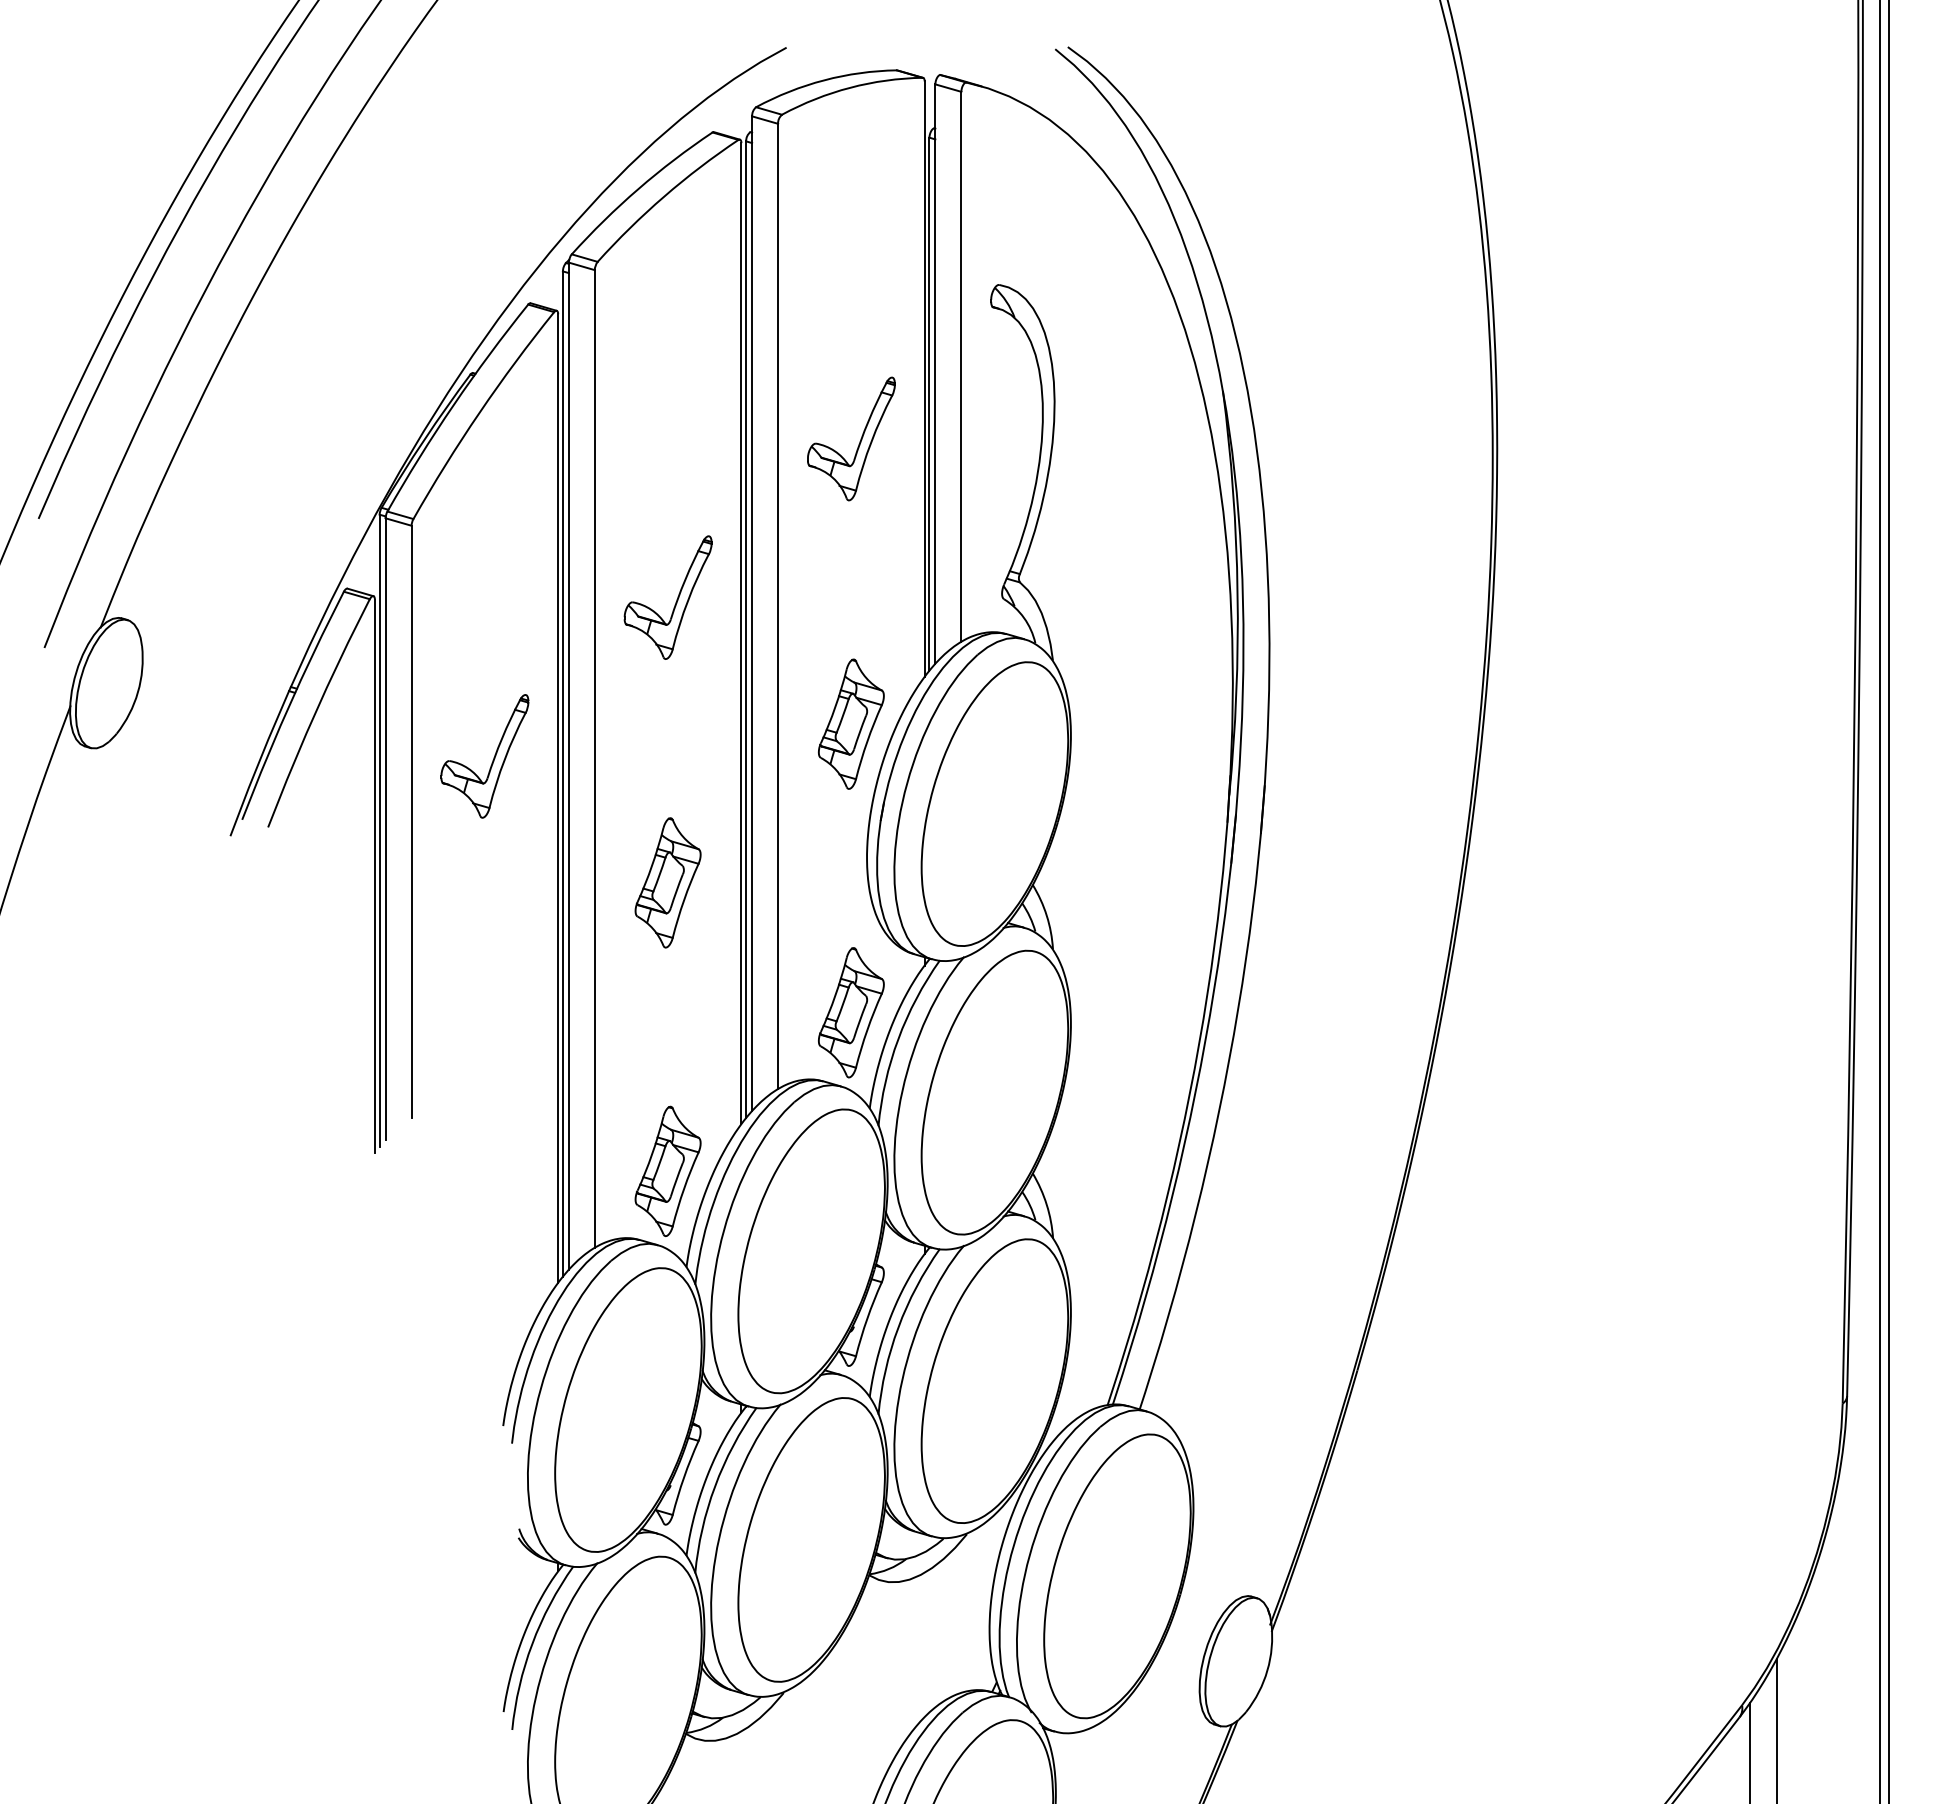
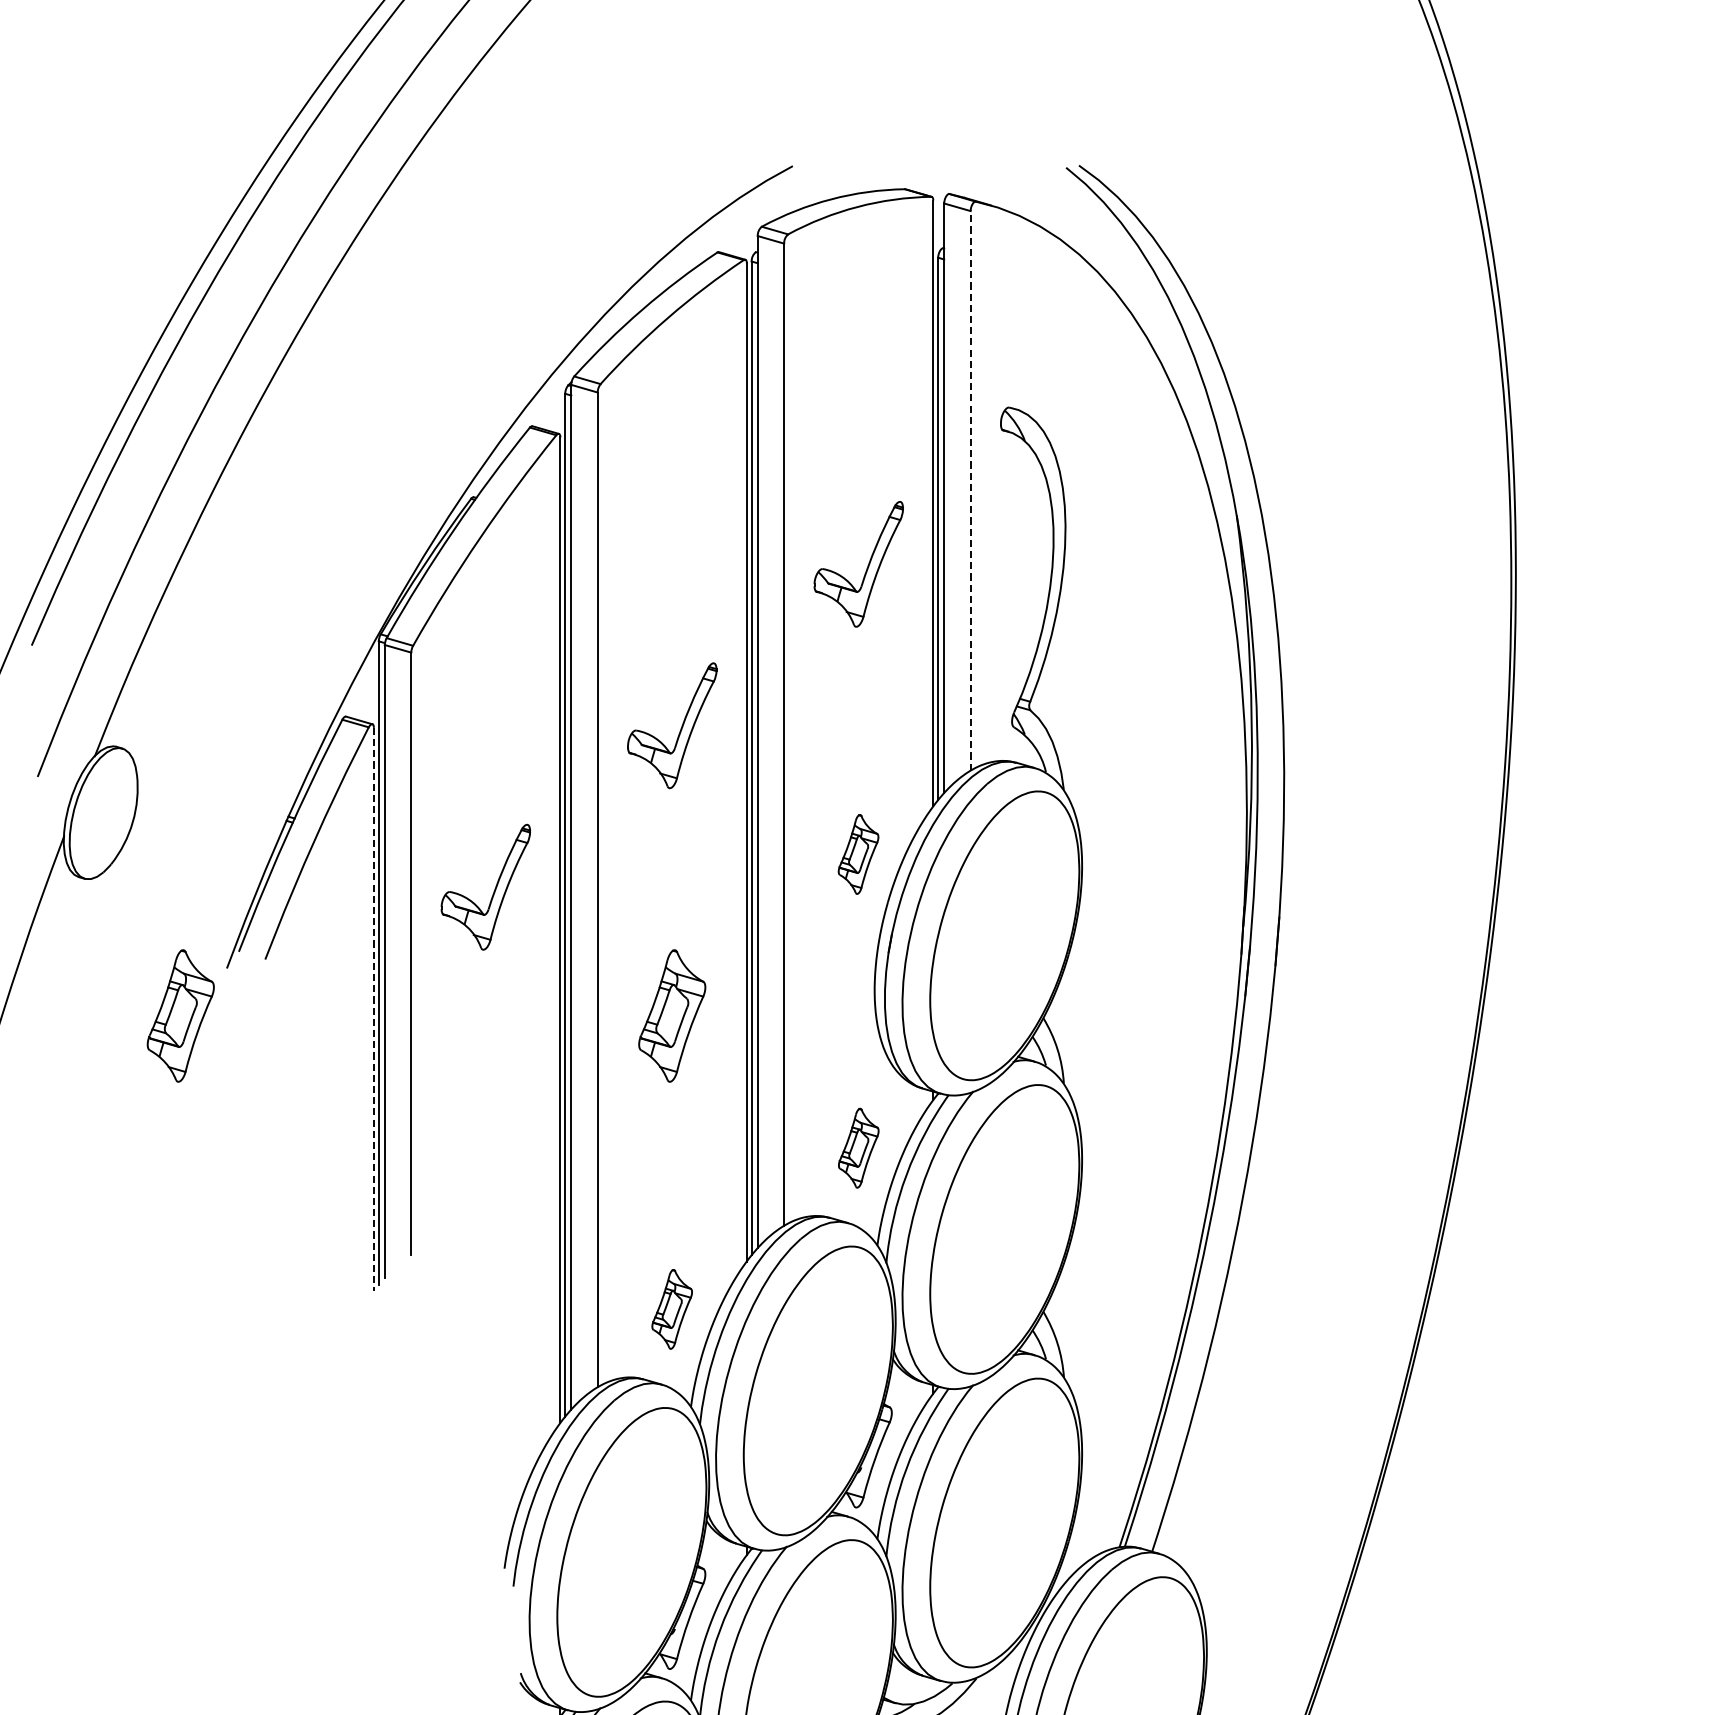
line: (961, 366) -> (970, 490), solid -> dashed
part: (850, 723) -> (857, 853), size x0.6
line: (374, 876) -> (373, 1009), solid -> dashed
part: (184, 882) -> (180, 1015), added
part: (851, 1012) -> (858, 1147), size x0.6
part: (667, 1170) -> (671, 1308), size x0.6

